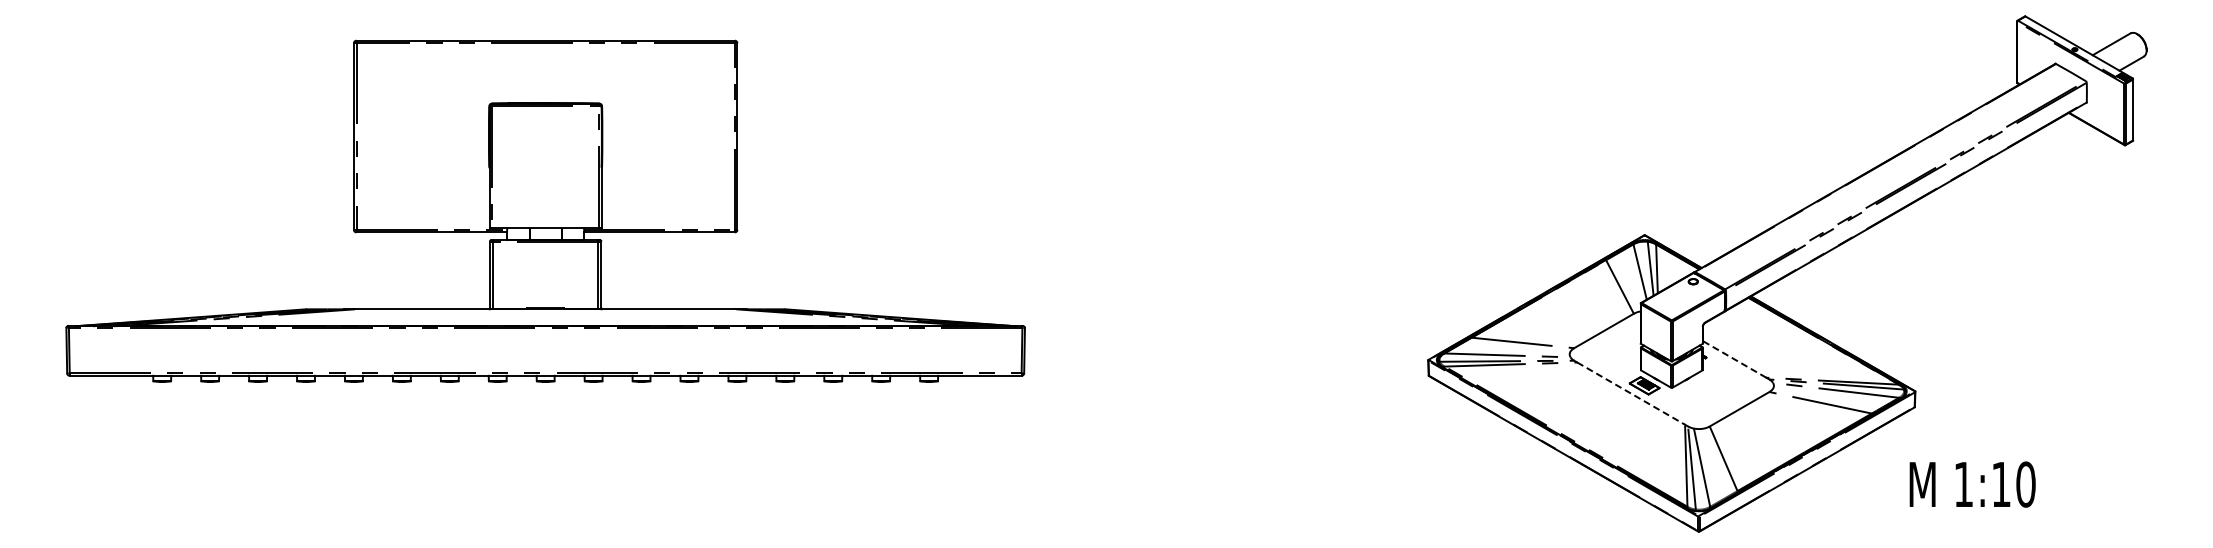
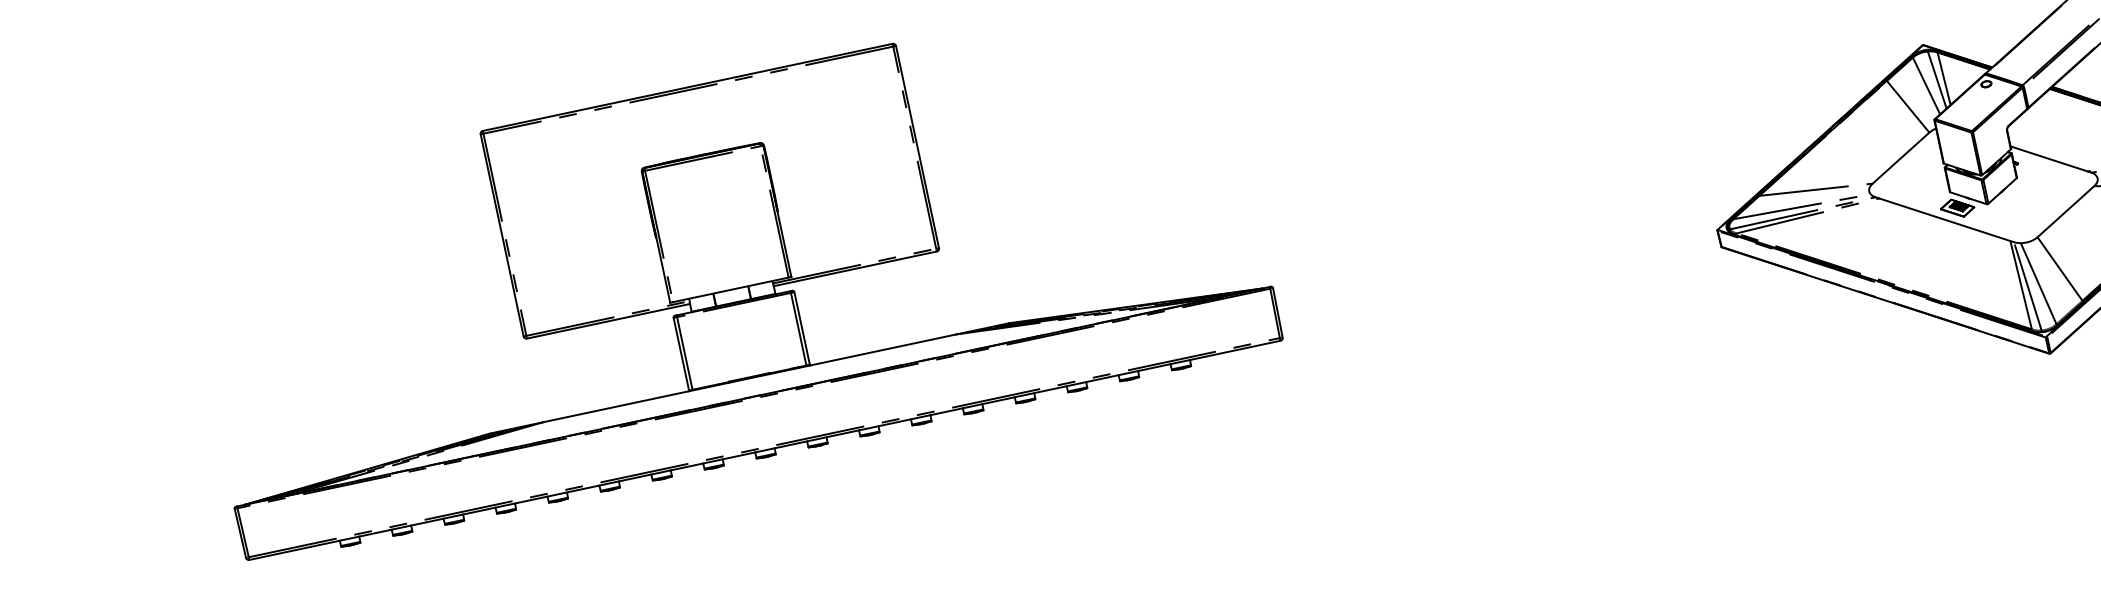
line: (1734, 359) -> (2048, 159), dashed -> solid
line: (1631, 393) -> (1945, 219), dashed -> solid

